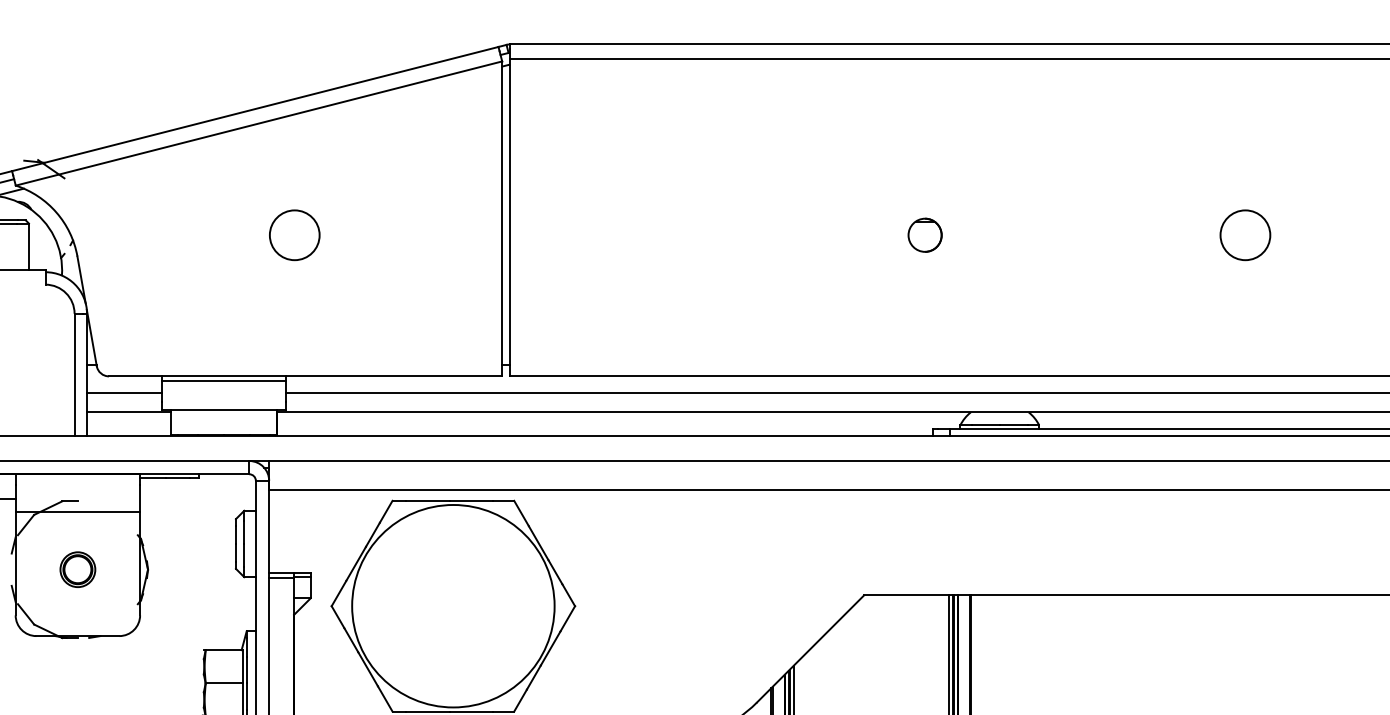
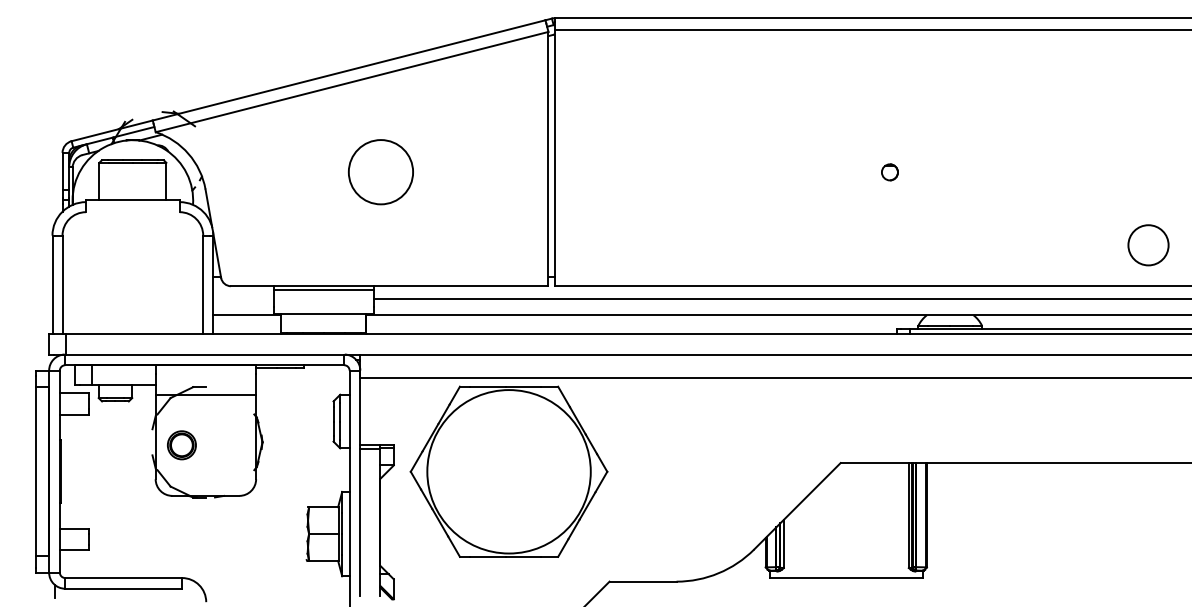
circle: (294, 235) -> (380, 172), size x1.6
part: (924, 235) -> (889, 172), size x0.6
circle: (1245, 235) -> (1148, 245), moved
line: (124, 392) -> (243, 299), removed
part: (77, 569) -> (181, 445), moved

